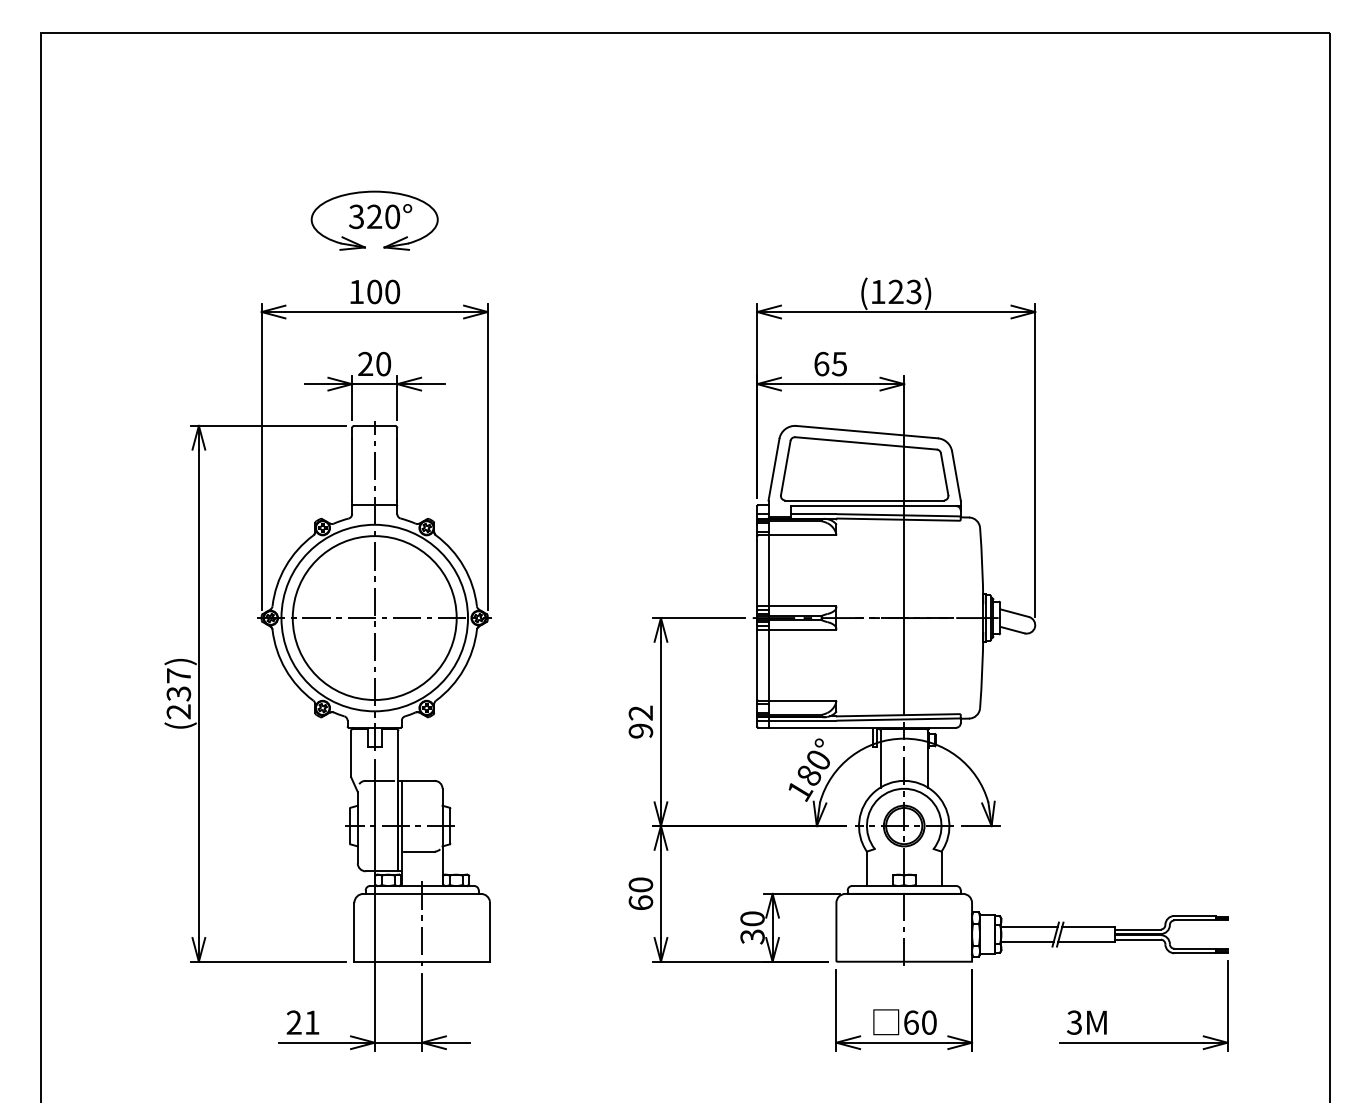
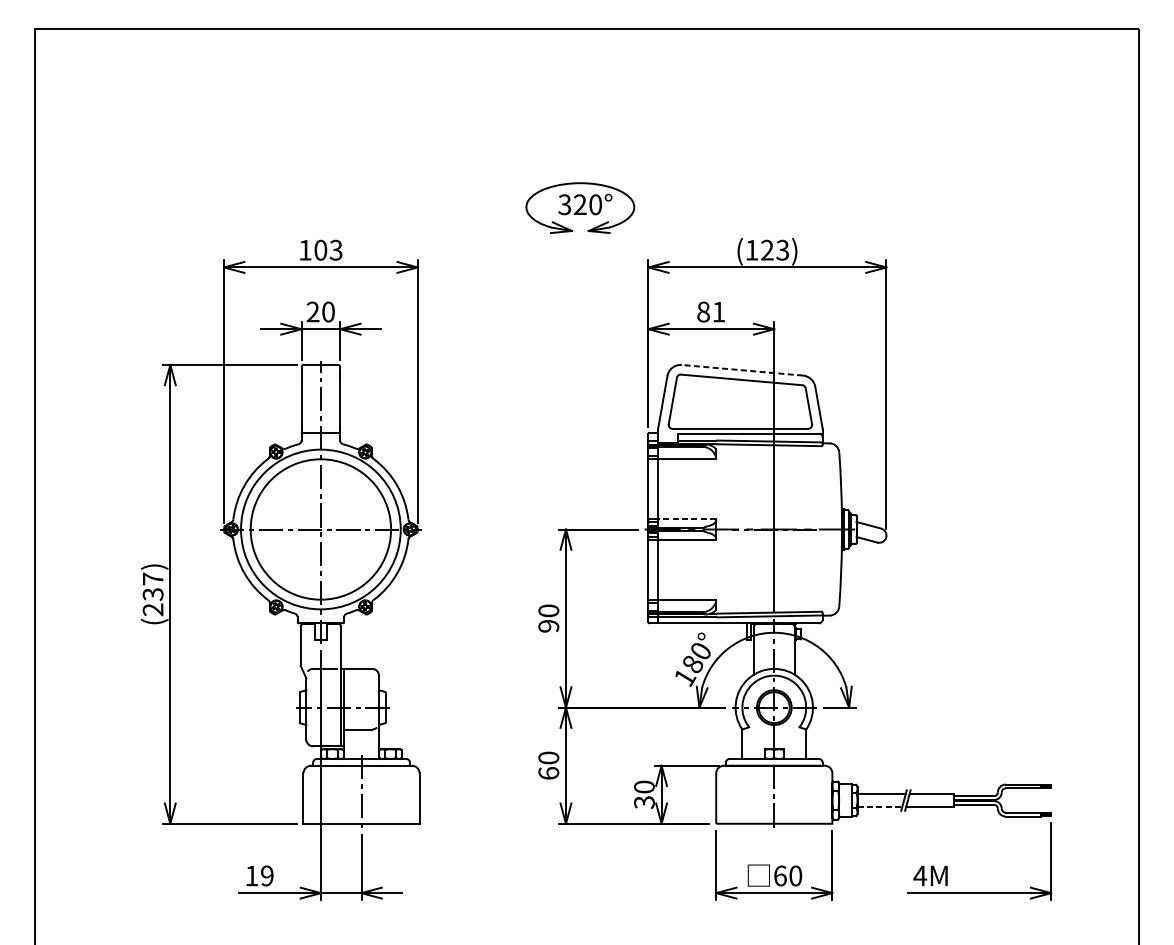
part: (374, 220) -> (580, 207), moved
text: (392, 291) -> (336, 249), 100 -> 103
text: (830, 363) -> (711, 311), 65 -> 81
line: (866, 432) -> (741, 370), solid -> dashed
line: (802, 606) -> (687, 519), solid -> dashed
text: (640, 712) -> (548, 610), 92 -> 90
line: (1028, 942) -> (880, 807), solid -> dashed
text: (302, 1022) -> (259, 875), 21 -> 19
text: (1074, 1022) -> (920, 875), 3M -> 4M

